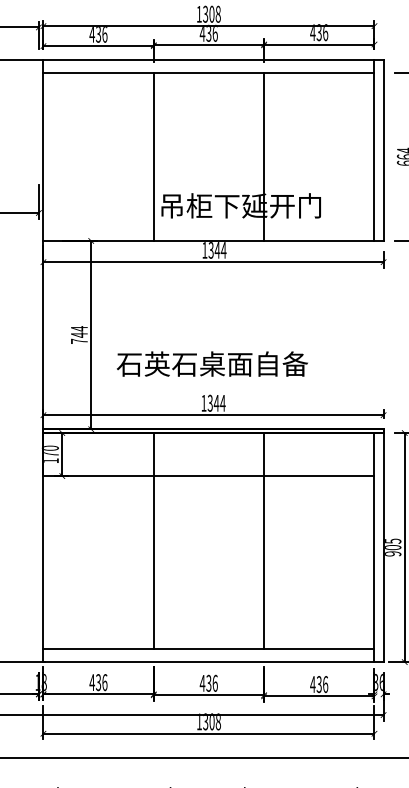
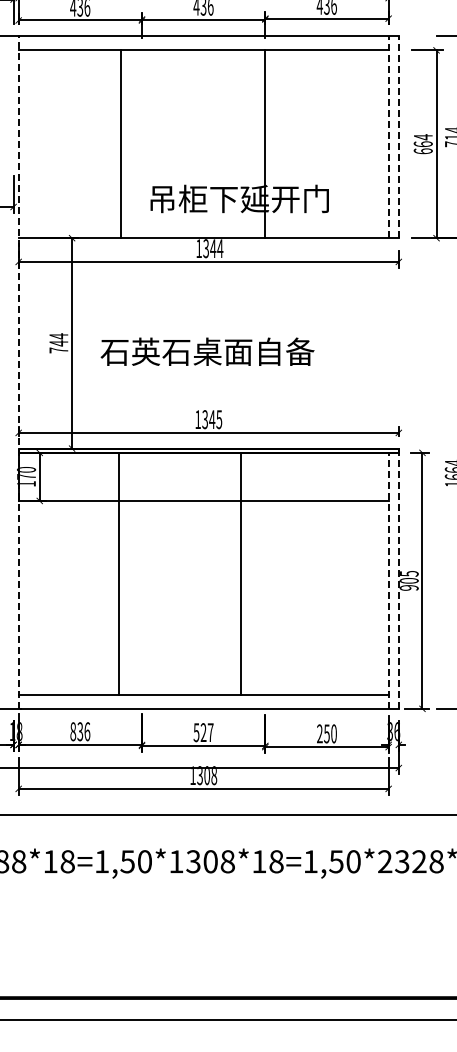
line: (374, 150) -> (388, 137), solid -> dashed
line: (383, 150) -> (398, 137), solid -> dashed
line: (154, 157) -> (121, 144), moved
line: (43, 361) -> (18, 372), solid -> dashed
text: (212, 363) -> (207, 351), moved
text: (223, 403) -> (219, 419), 1344 -> 1345
line: (154, 540) -> (119, 573), moved
line: (264, 540) -> (241, 573), moved
line: (383, 545) -> (398, 578), solid -> dashed
line: (374, 547) -> (388, 580), solid -> dashed
text: (92, 682) -> (73, 731), 436 -> 836
text: (208, 683) -> (203, 732), 436 -> 527
text: (318, 684) -> (326, 733), 436 -> 250

